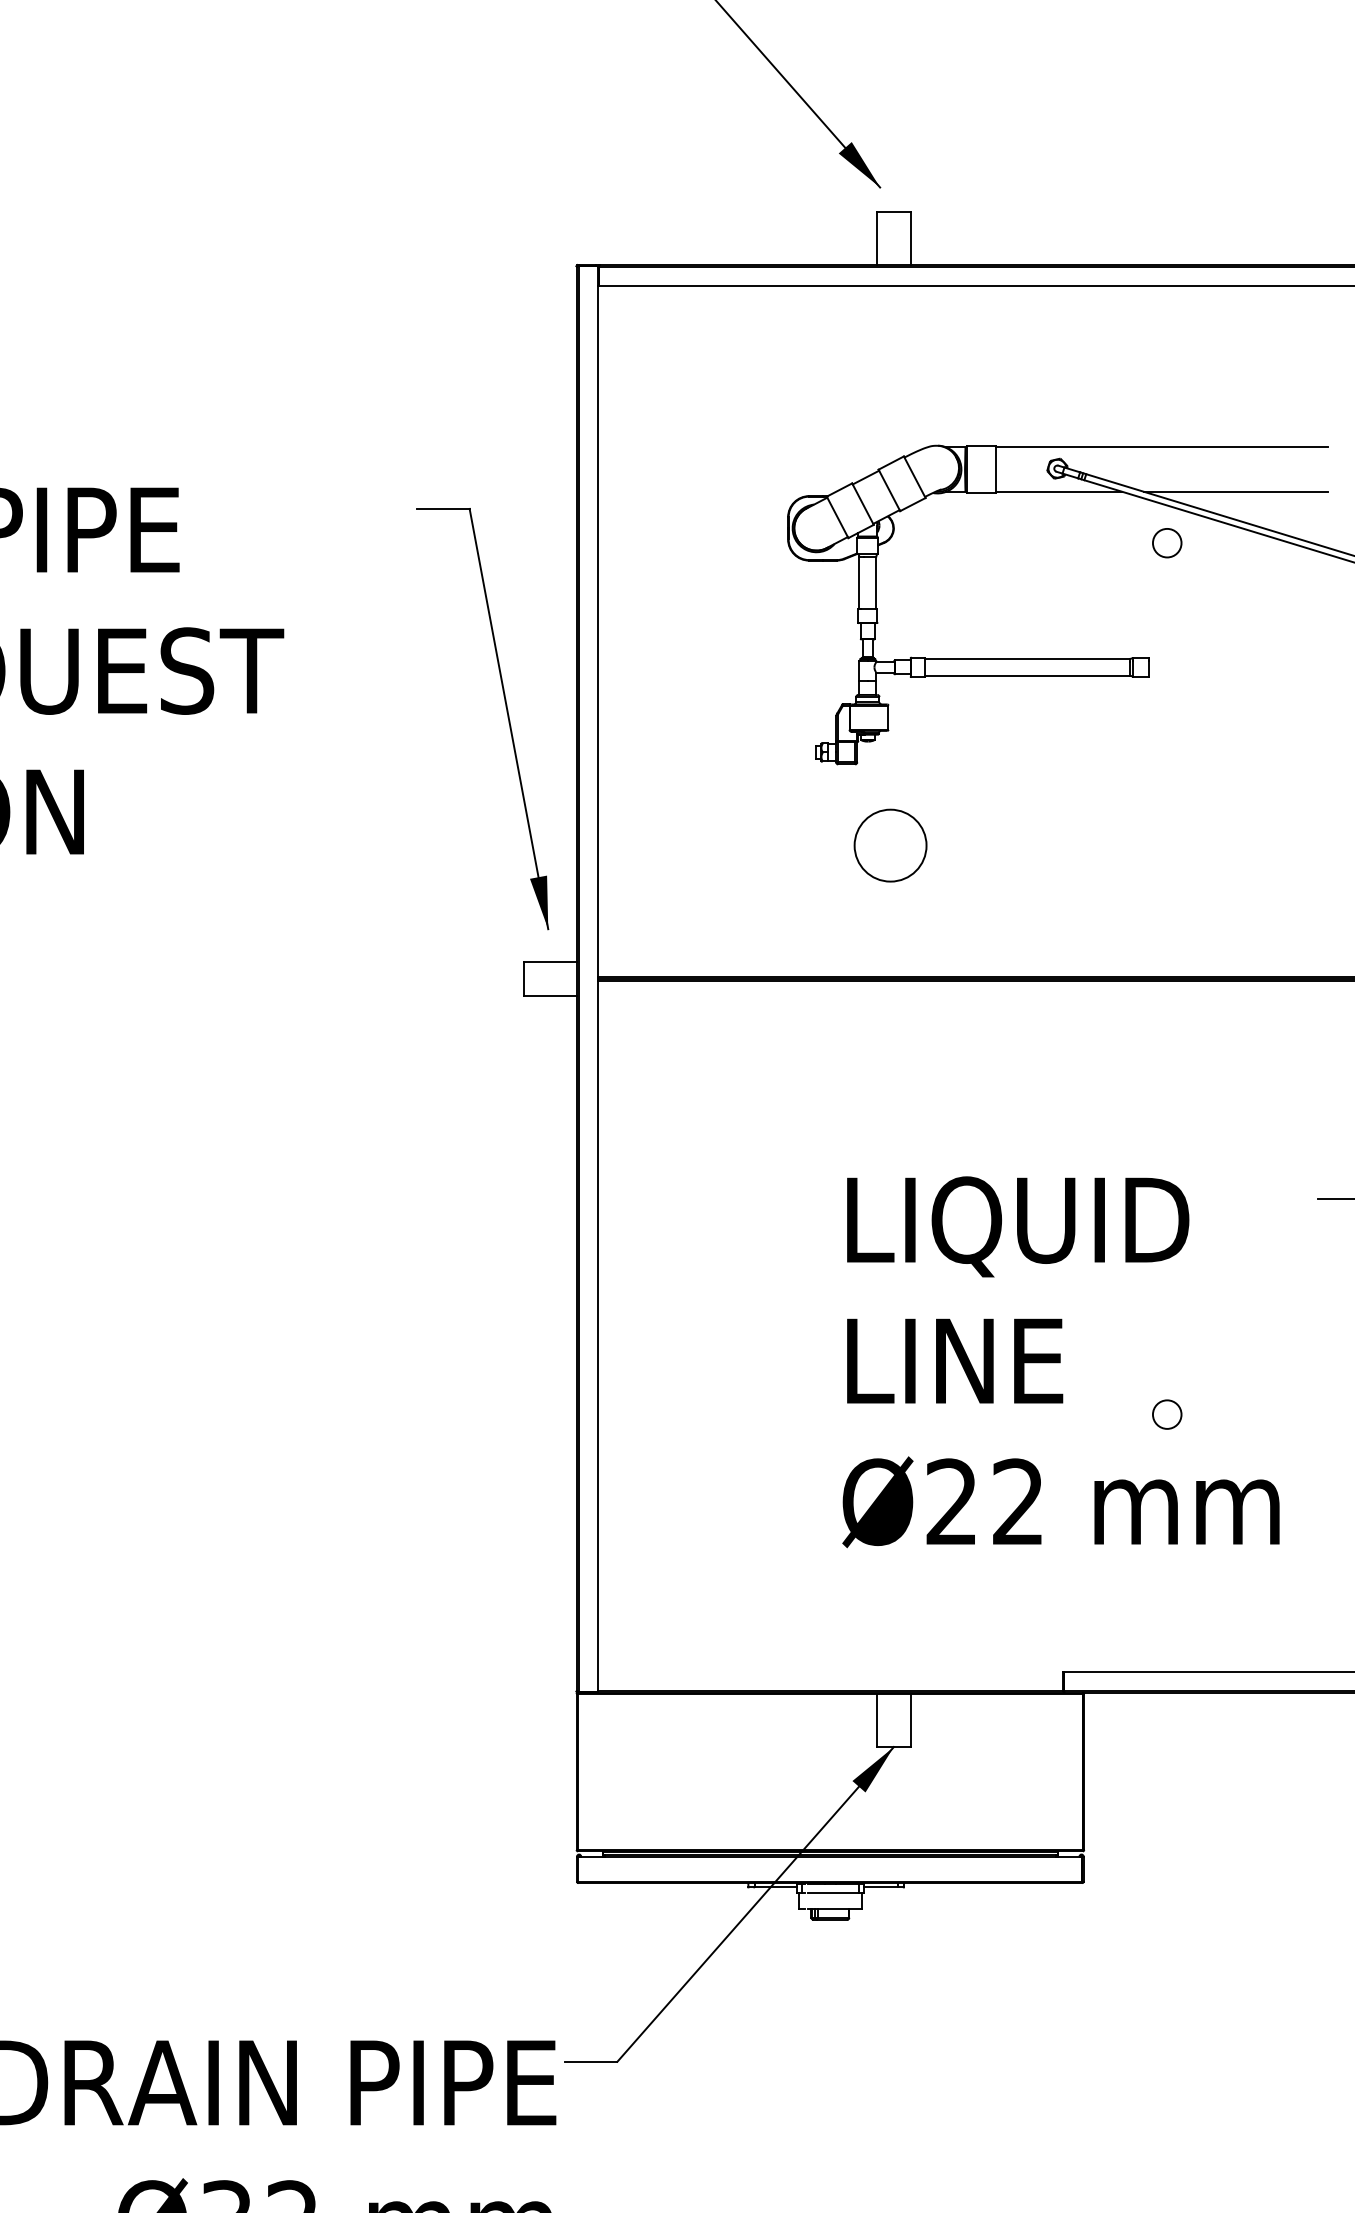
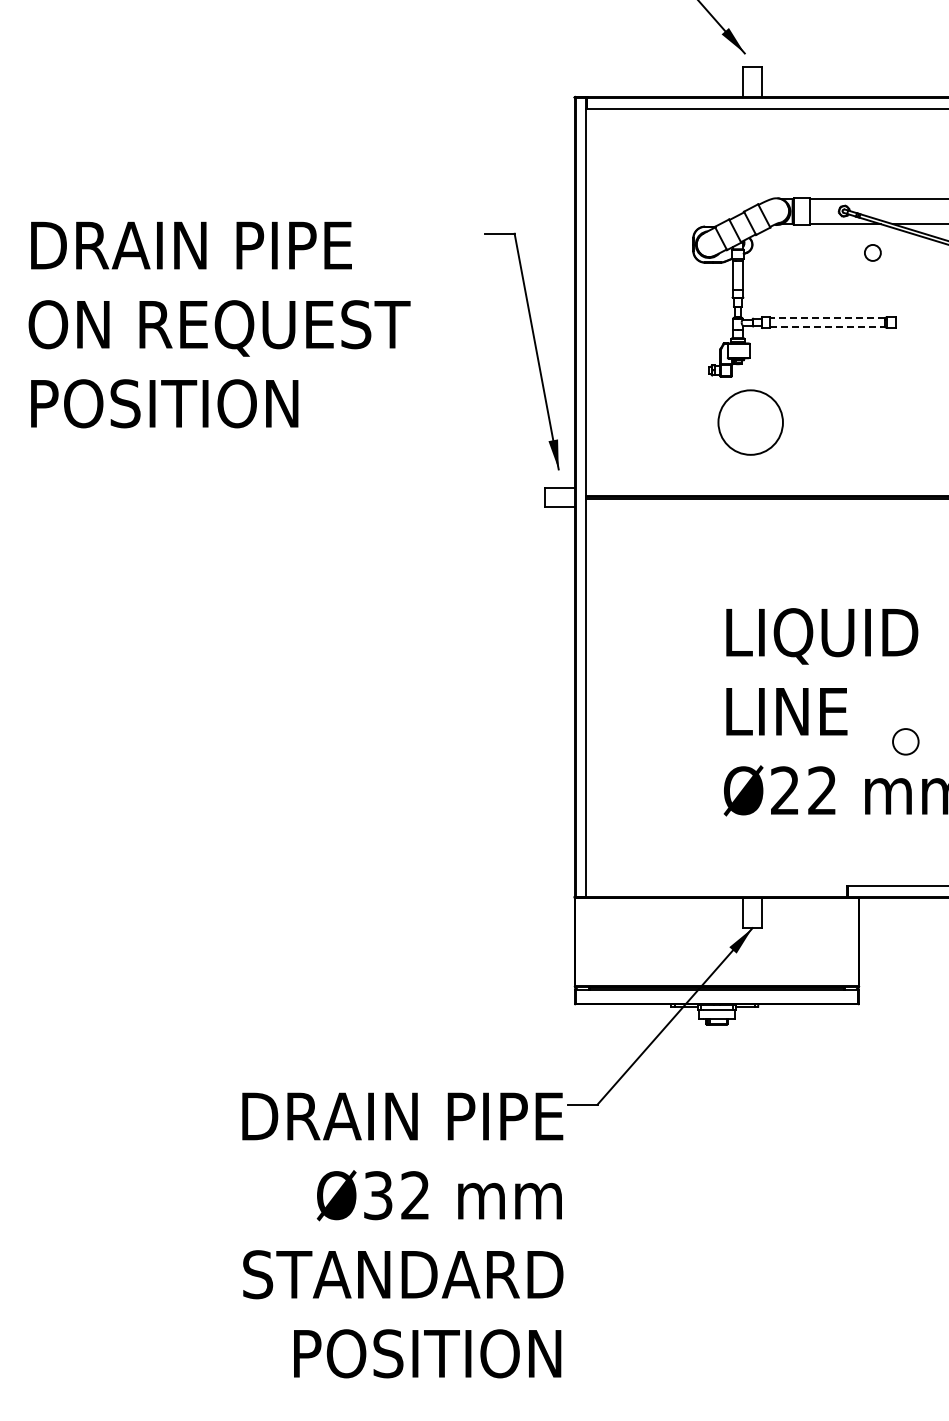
circle: (1166, 542) -> (872, 252), moved
line: (1027, 658) -> (827, 317), solid -> dashed
line: (1029, 676) -> (828, 327), solid -> dashed
circle: (890, 845) -> (750, 422), size x1.6
circle: (1166, 1414) -> (905, 741), size x1.6

